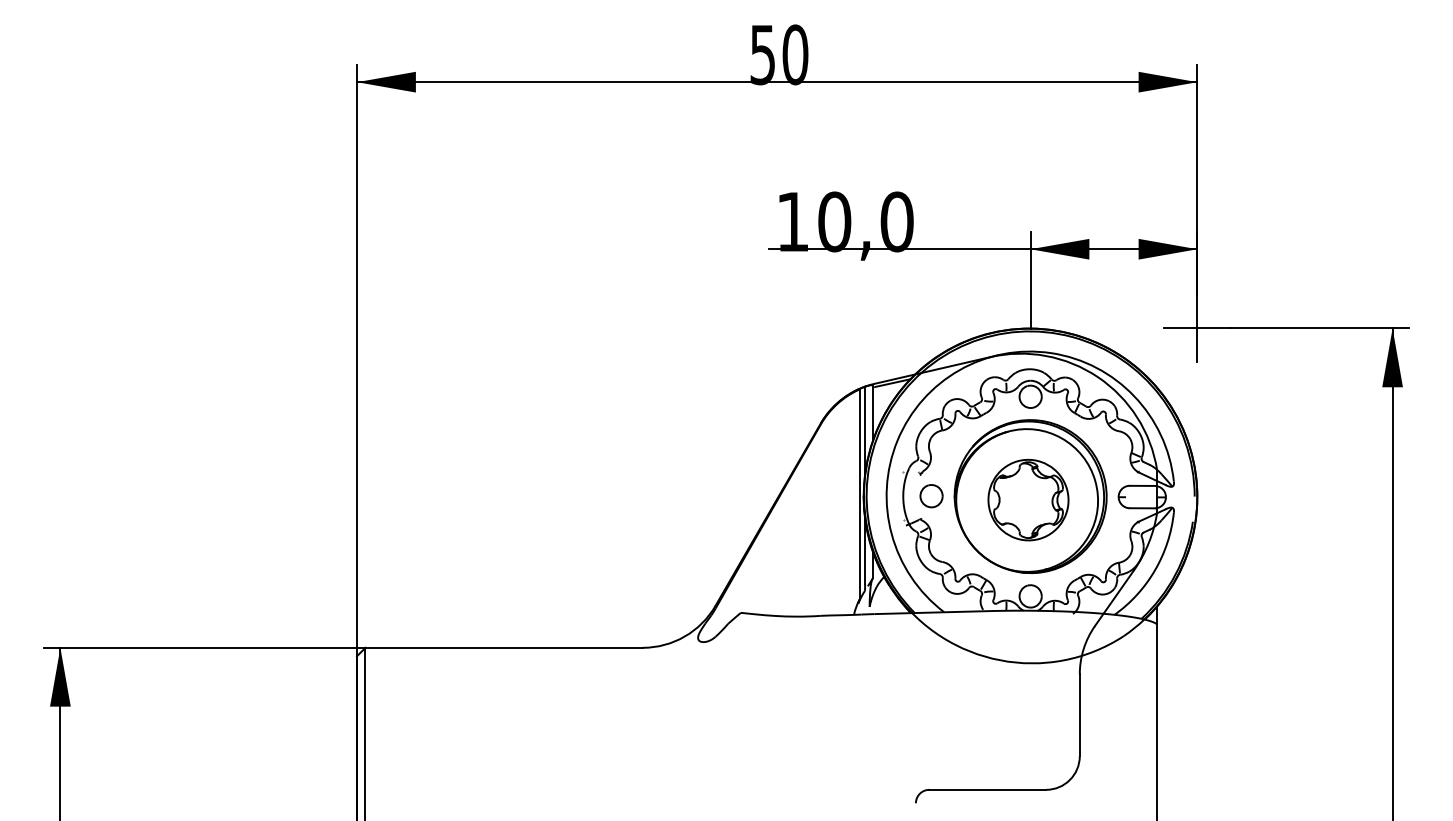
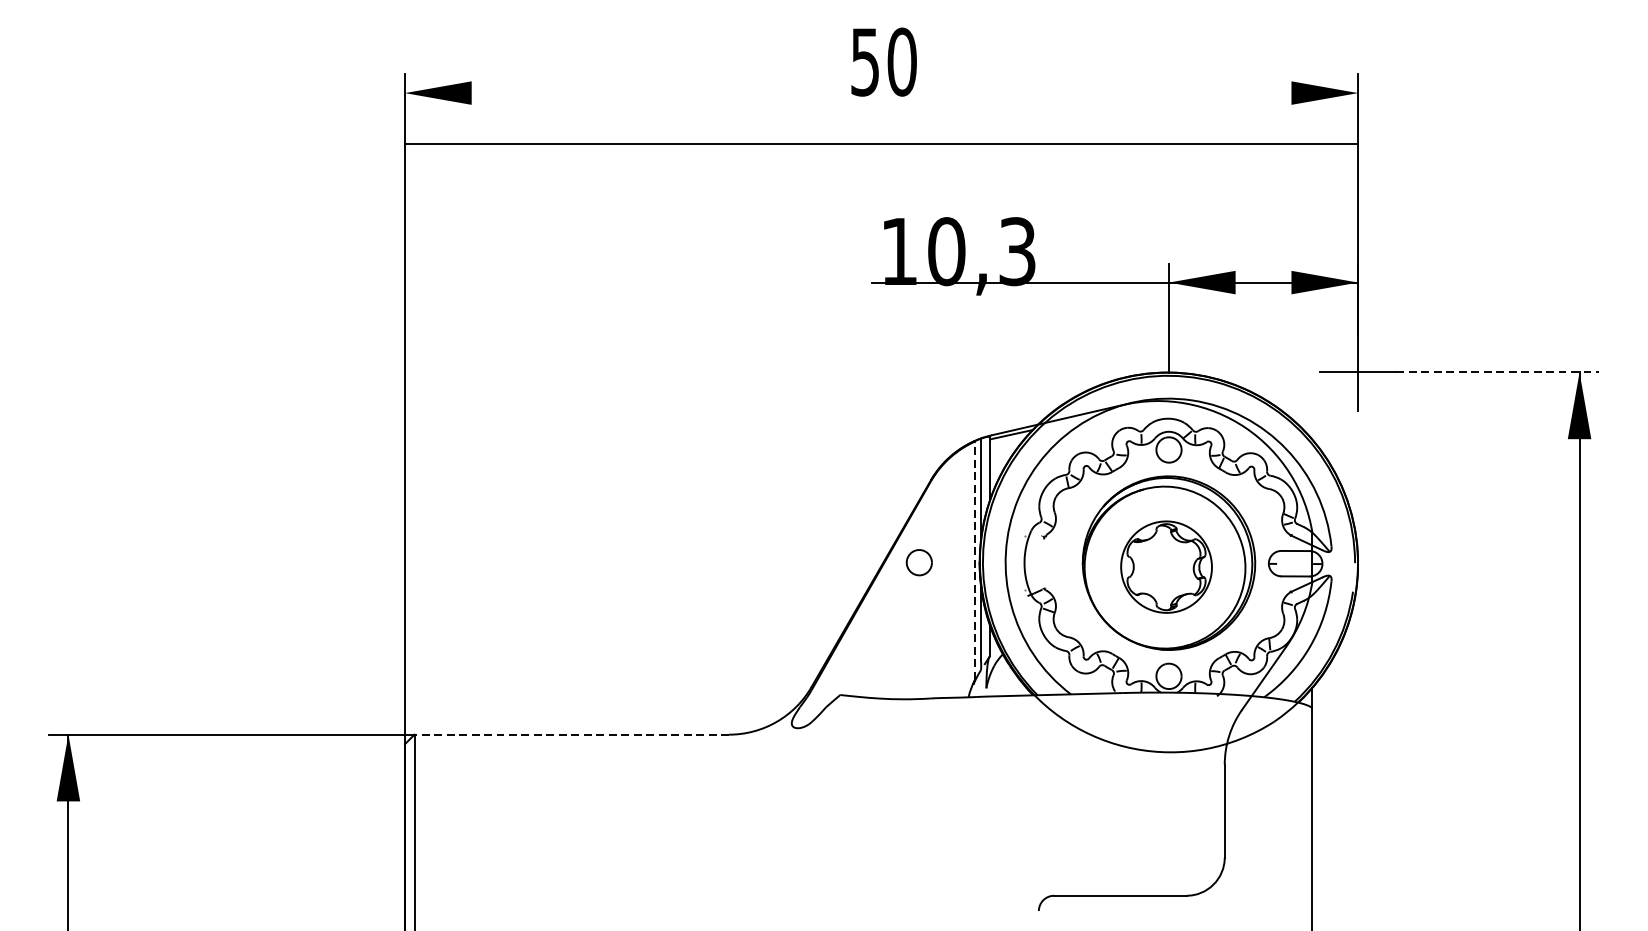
line: (777, 82) -> (881, 144), moved
text: (896, 221) -> (1016, 251), 10,0 -> 10,3
line: (1320, 328) -> (1497, 372), solid -> dashed
line: (859, 493) -> (974, 559), solid -> dashed
part: (931, 496) -> (919, 563), moved
line: (504, 647) -> (572, 734), solid -> dashed

